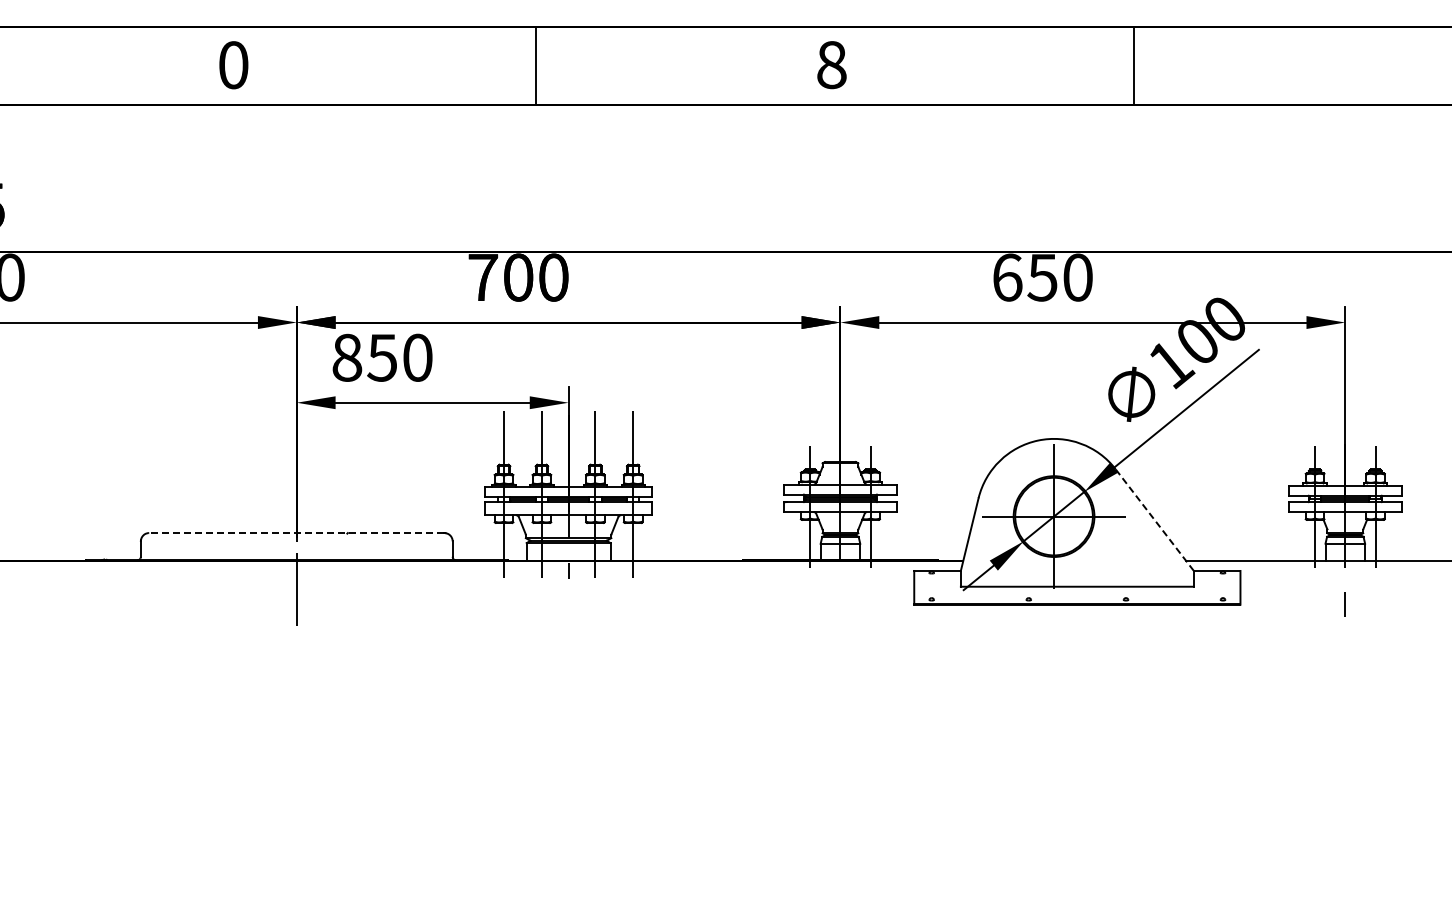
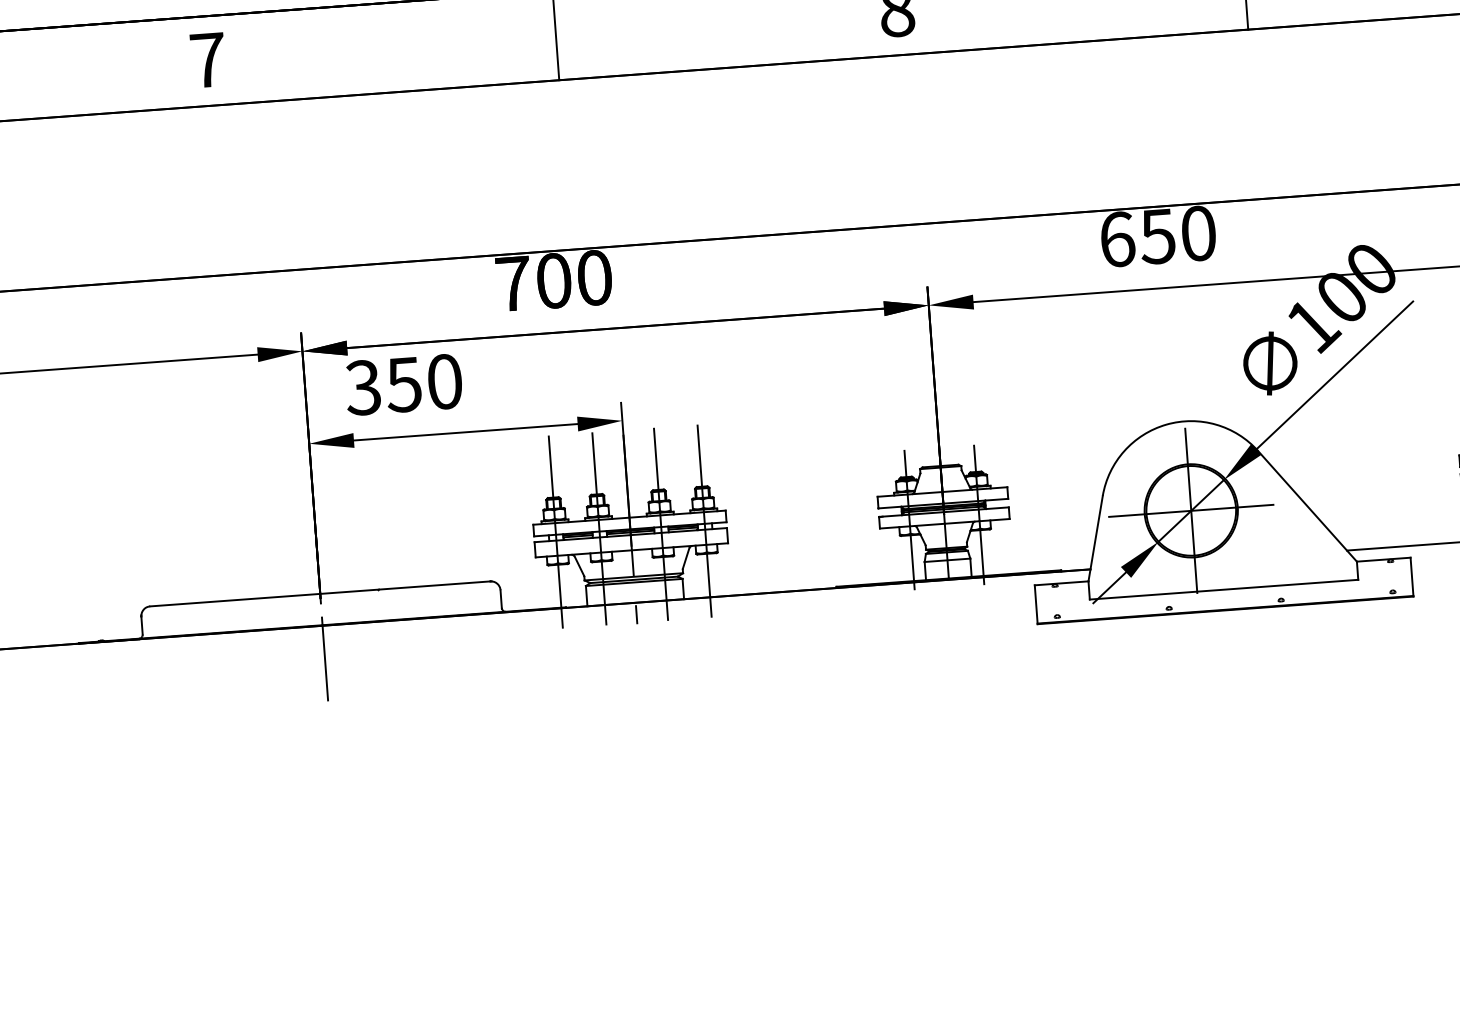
text: (233, 65) -> (207, 60), 0 -> 7
text: (346, 357) -> (362, 387), 850 -> 350
line: (1154, 519) -> (1307, 505), dashed -> solid
line: (296, 533) -> (319, 594), dashed -> solid

